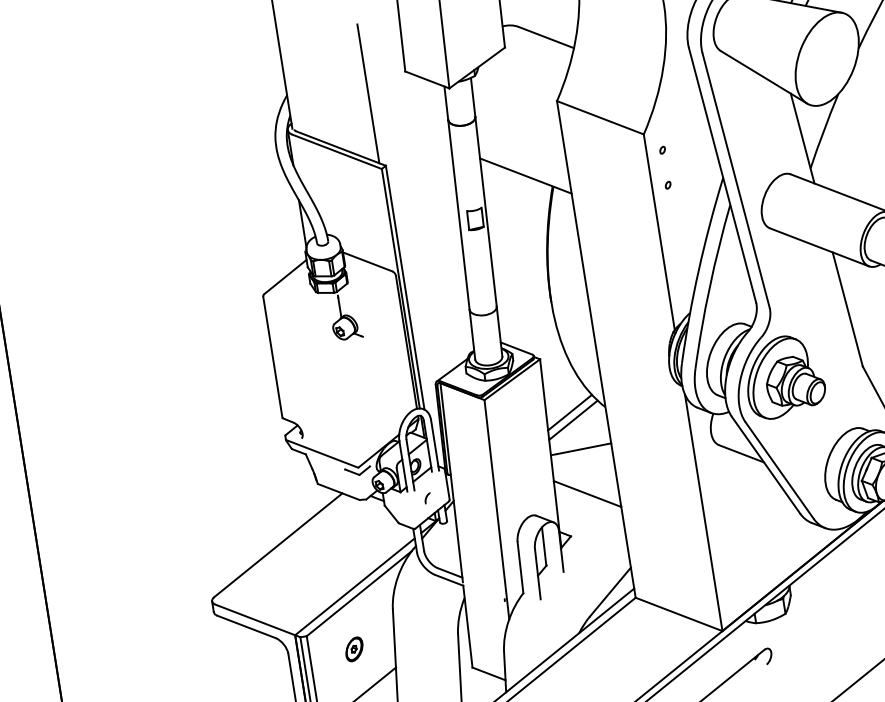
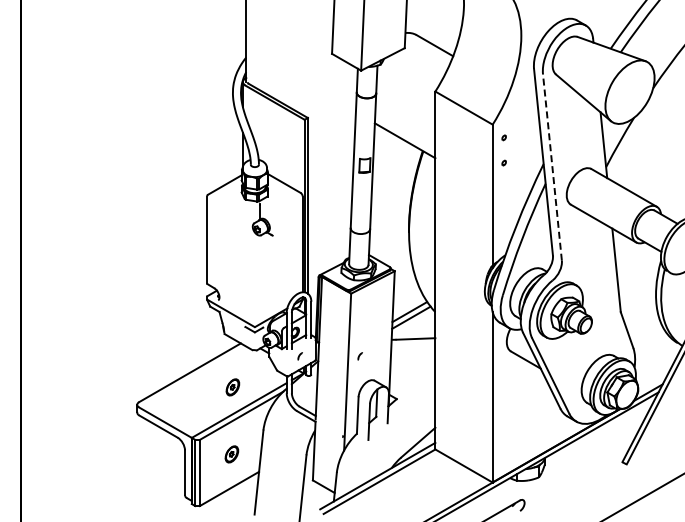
line: (368, 93) -> (303, 65), removed
line: (736, 180) -> (552, 167), solid -> dashed
curve: (509, 485) -> (359, 356), added
line: (586, 494) -> (412, 371), removed
part: (340, 556) -> (232, 387), added

